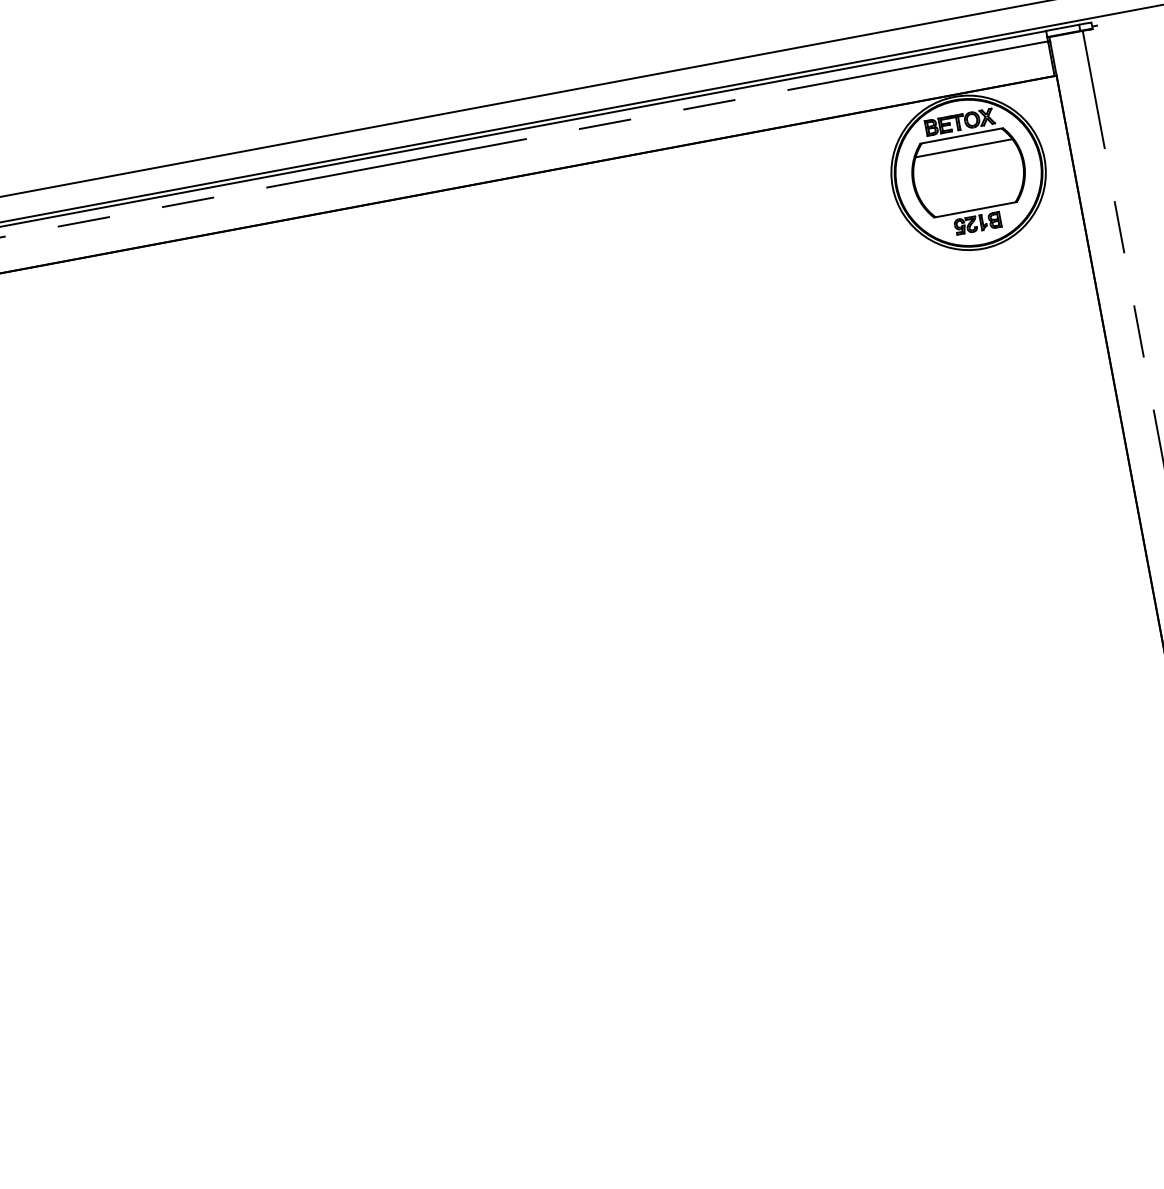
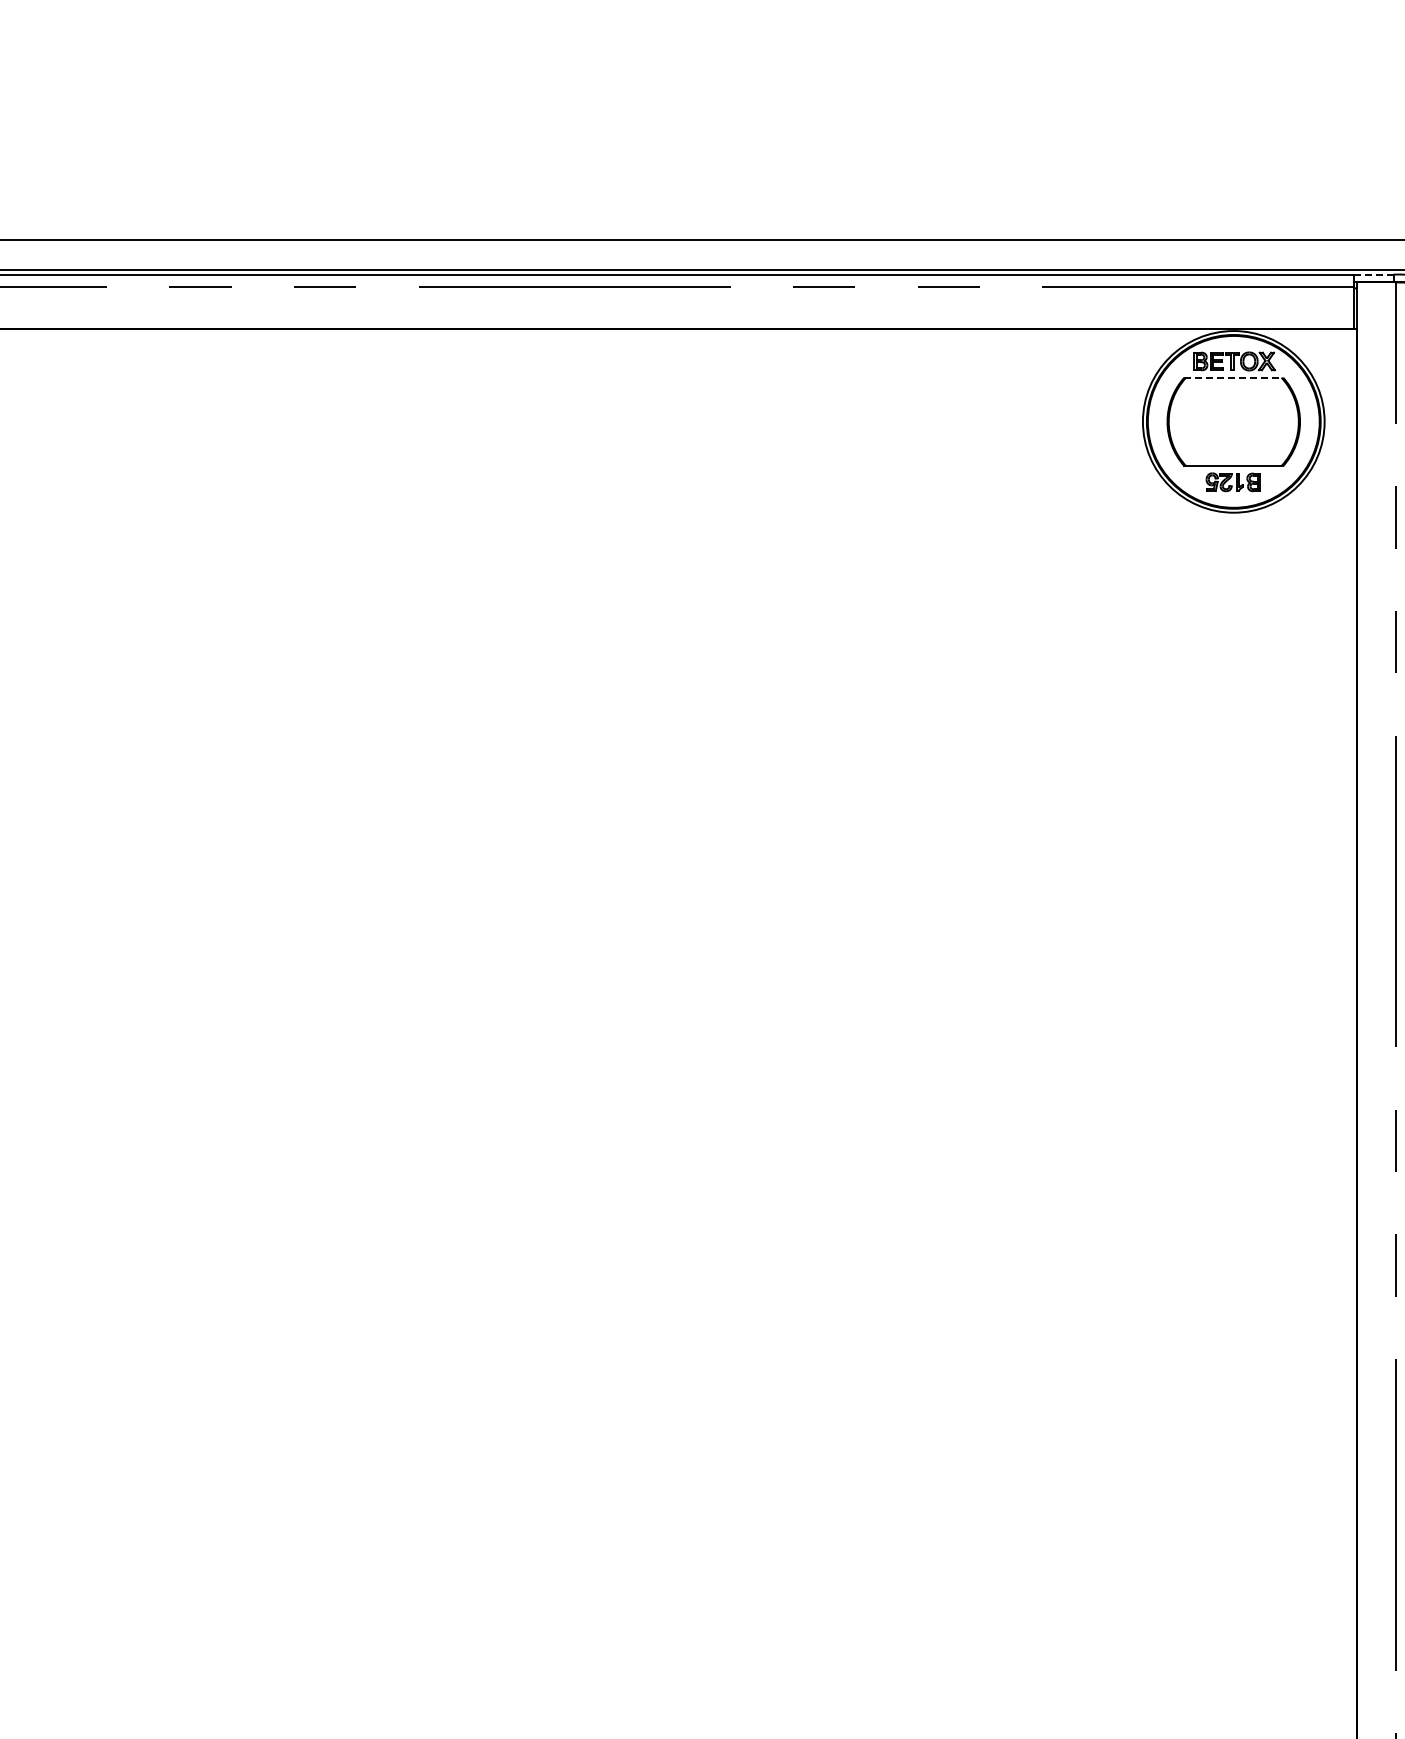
line: (1062, 27) -> (1373, 274), solid -> dashed
line: (962, 135) -> (1234, 377), solid -> dashed
line: (963, 148) -> (1233, 392), removed

